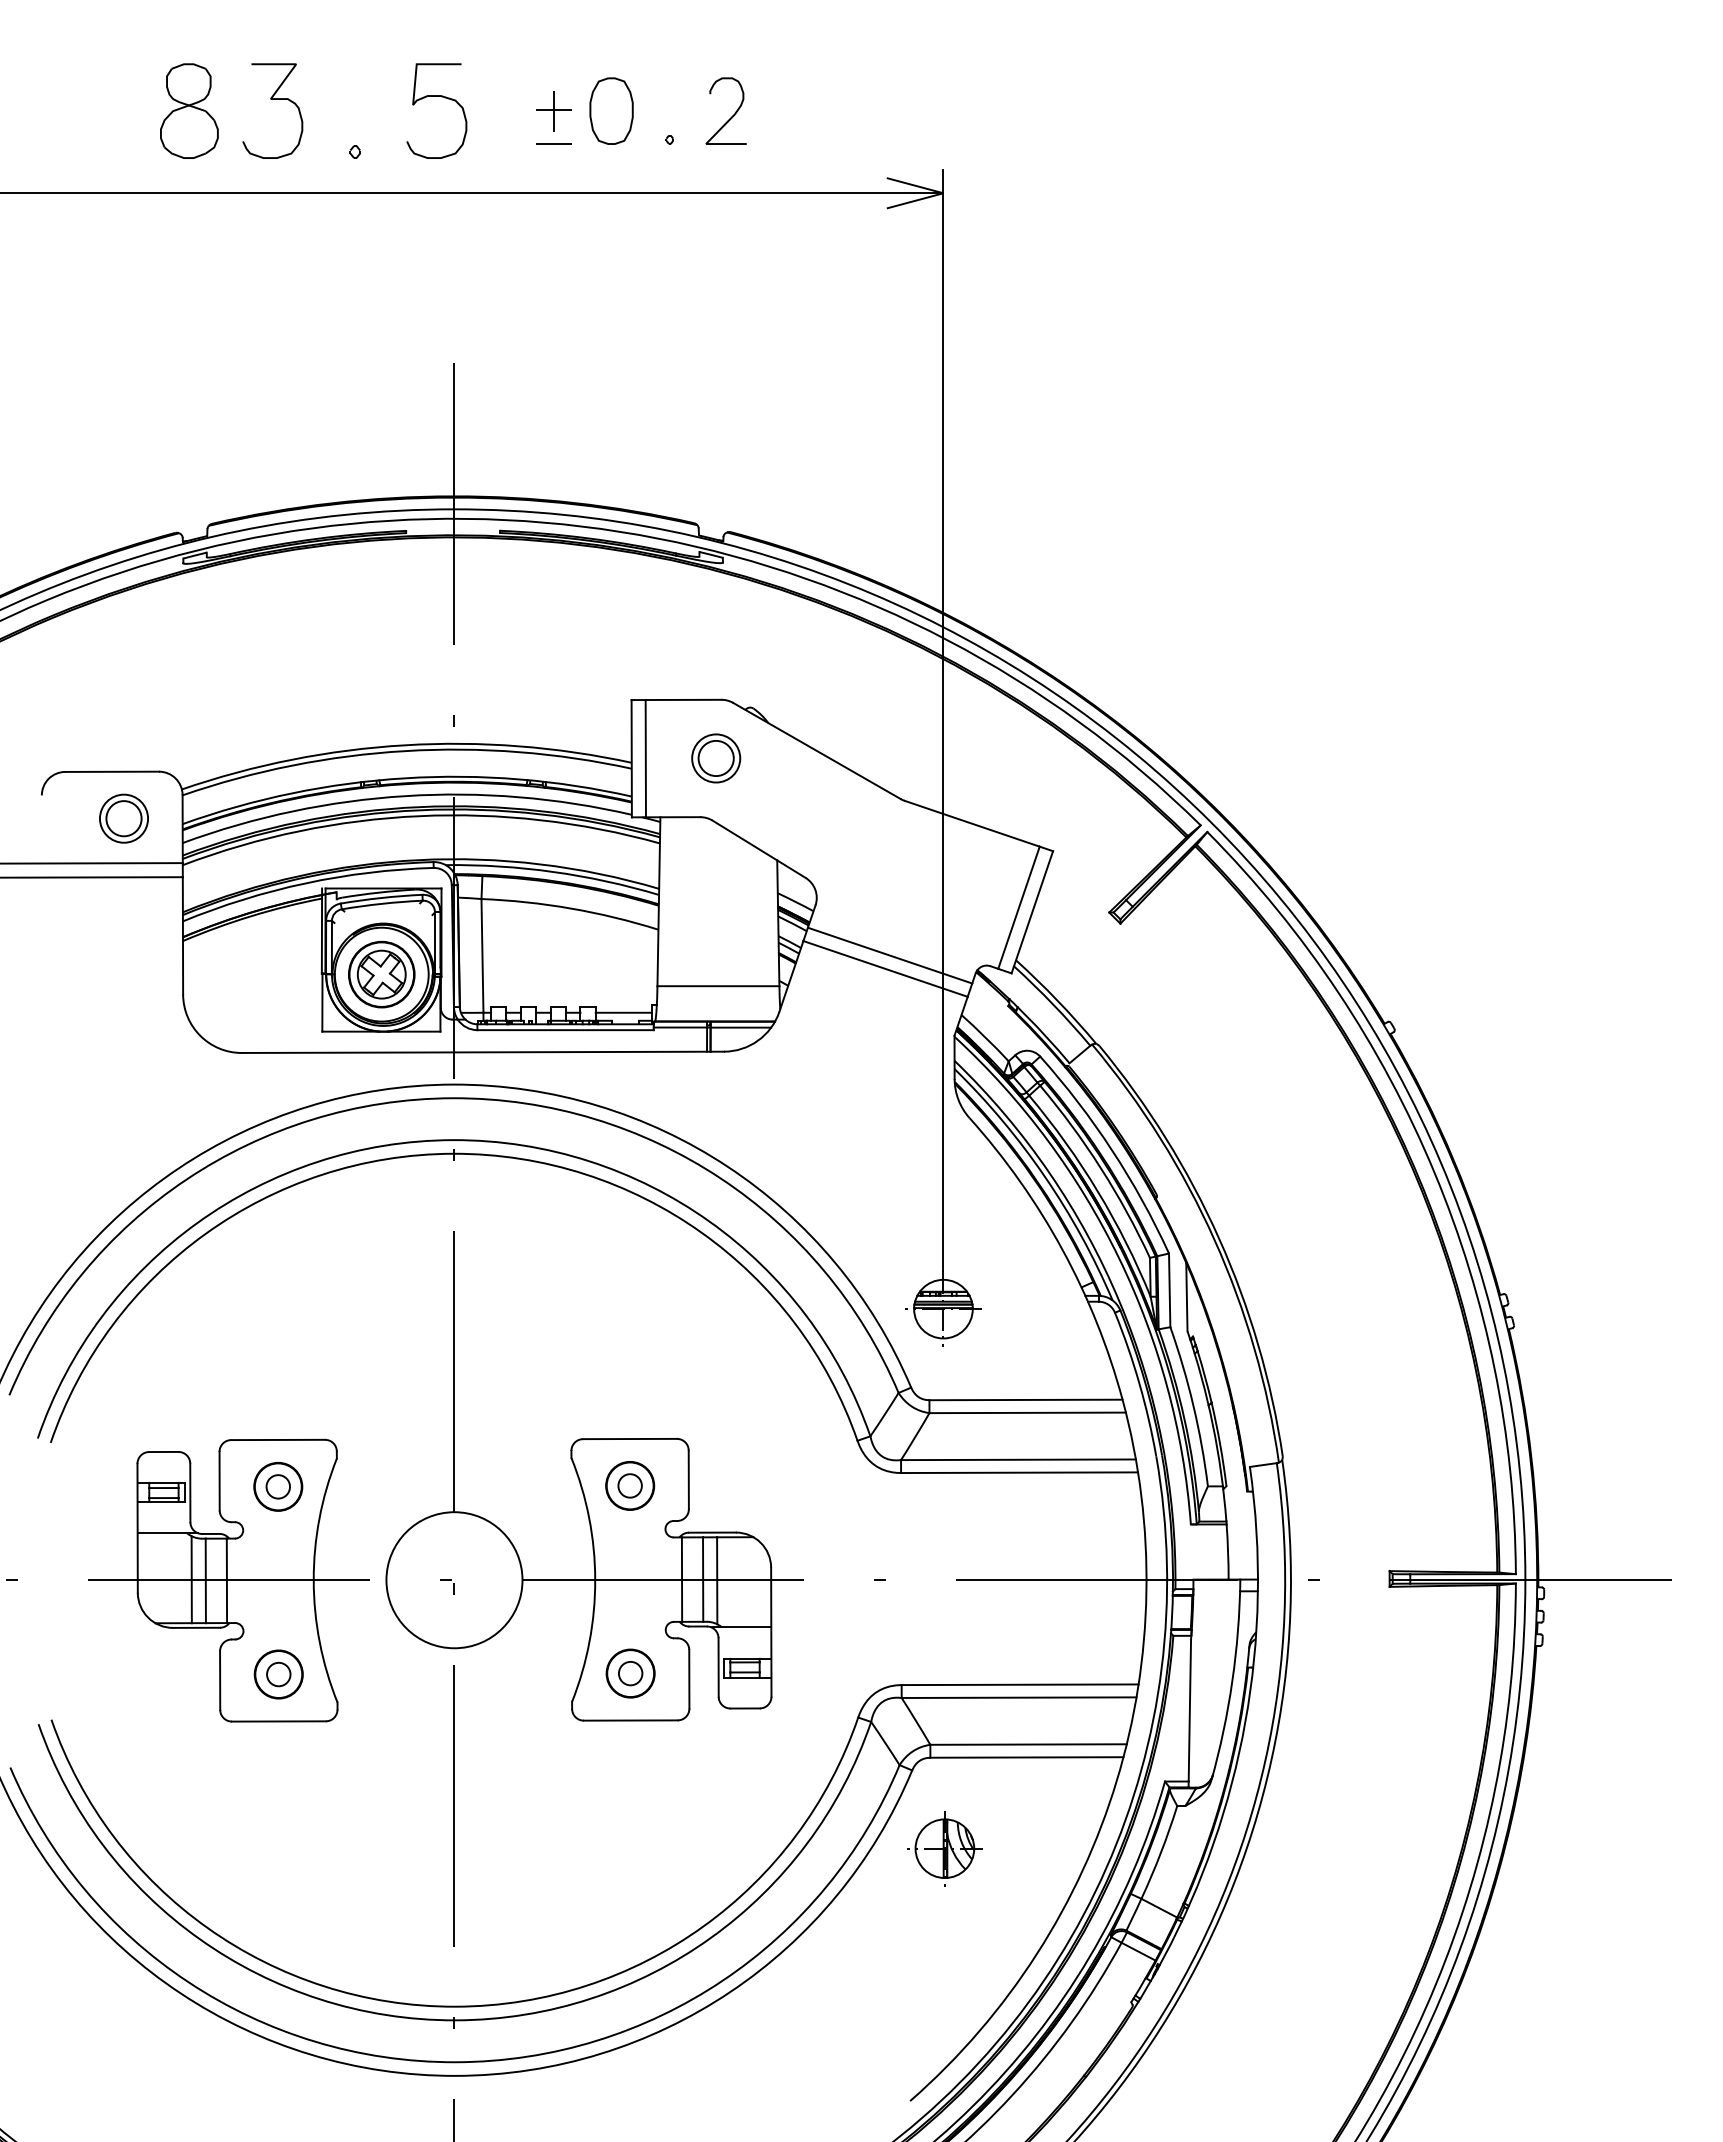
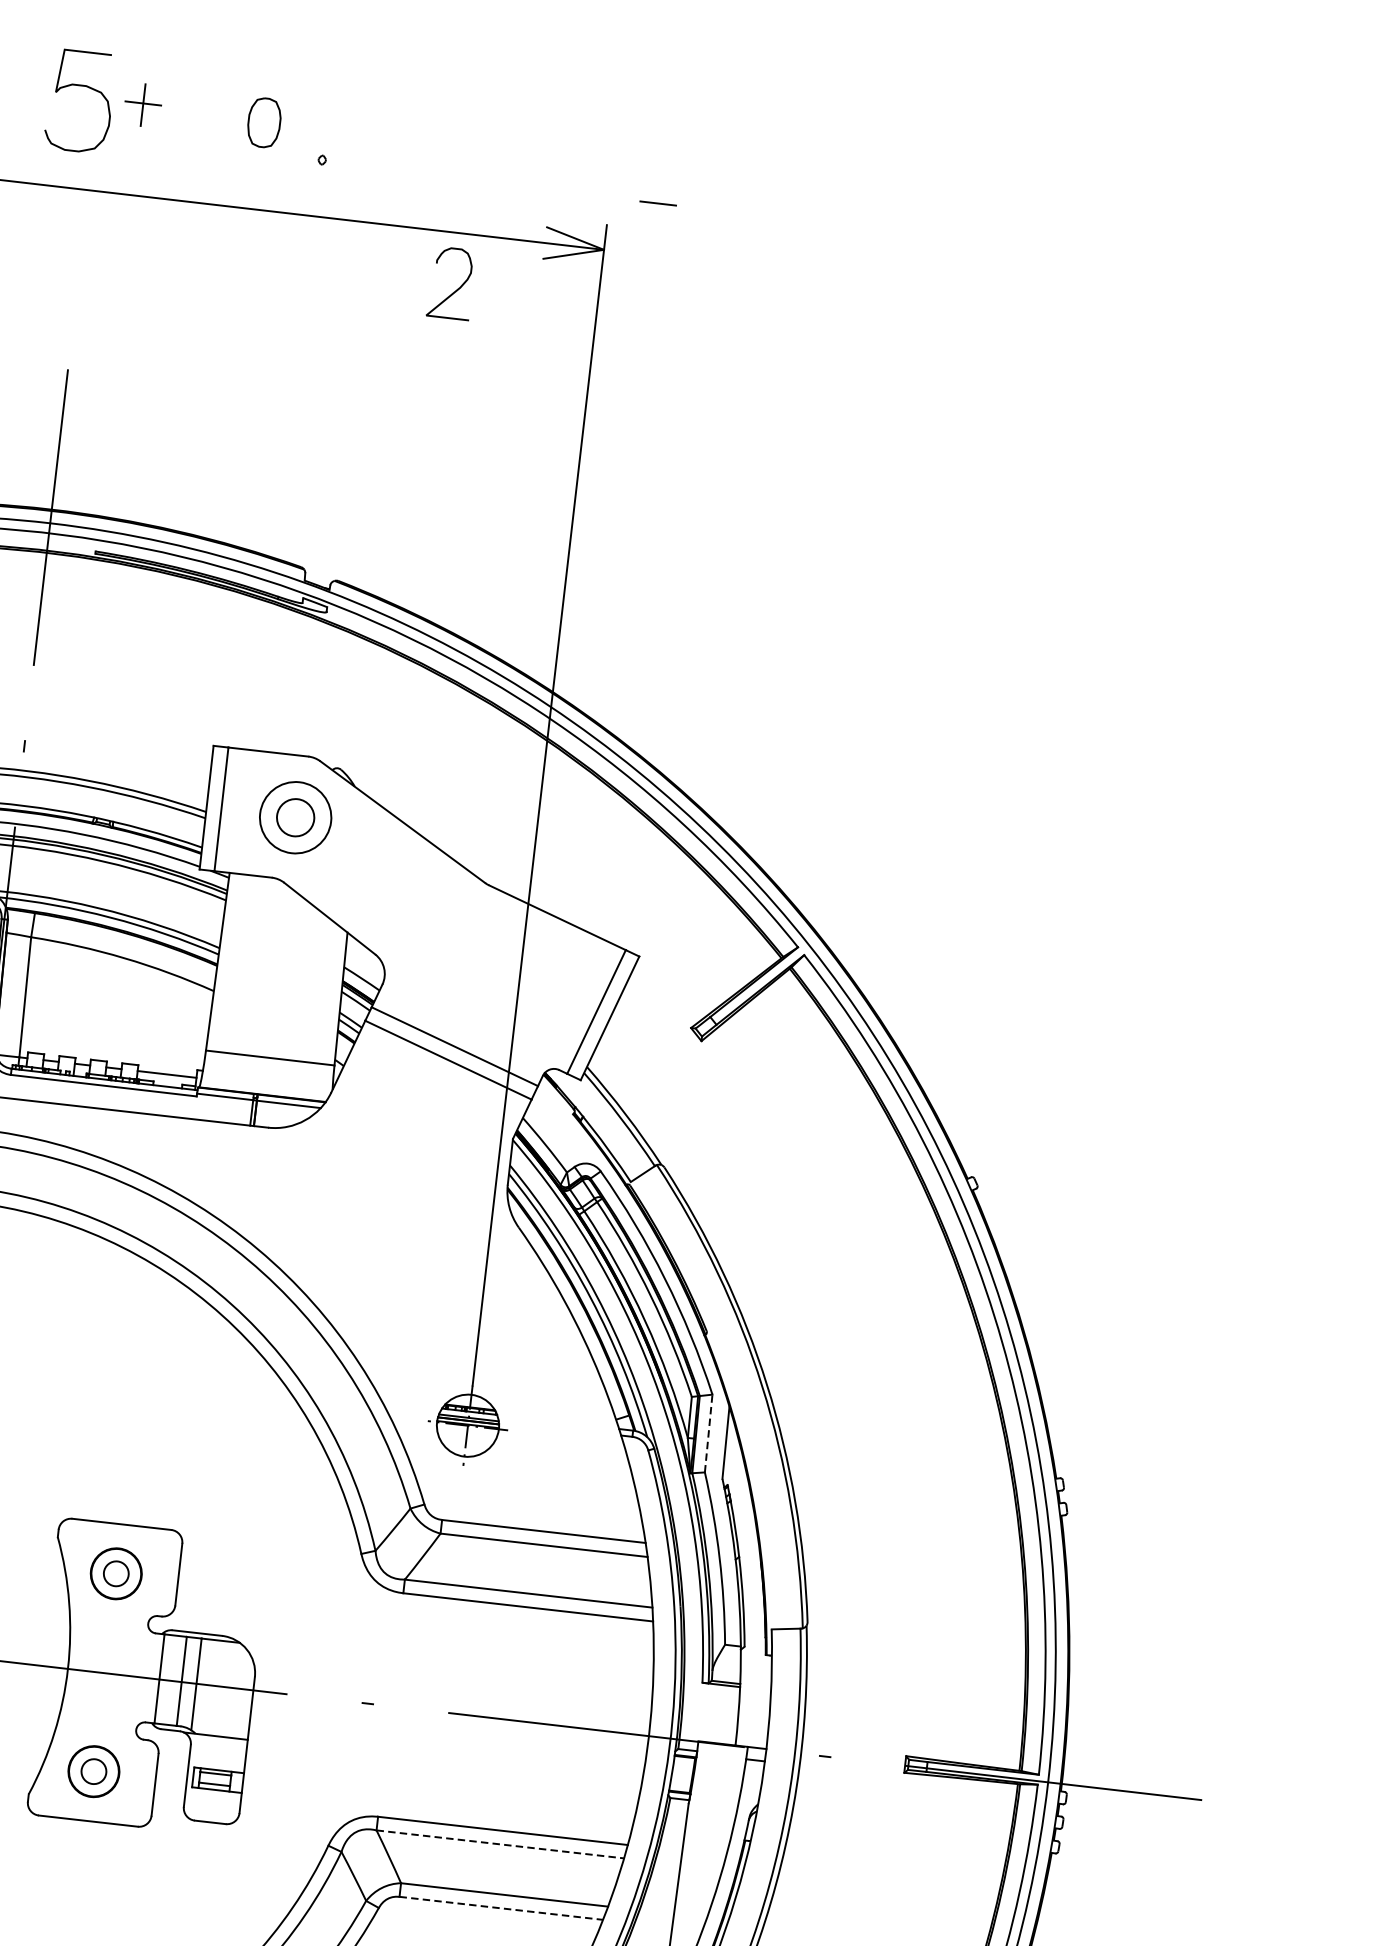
part: (611, 110) -> (264, 122), size x0.7
part: (553, 111) -> (142, 104), moved
curve: (731, 116) -> (456, 289), moved
line: (553, 143) -> (657, 202), moved
circle: (716, 758) -> (295, 817), size x1.4
line: (1169, 1290) -> (708, 1433), solid -> dashed
line: (1019, 1697) -> (500, 1844), solid -> dashed
line: (1026, 1757) -> (500, 1908), solid -> dashed

